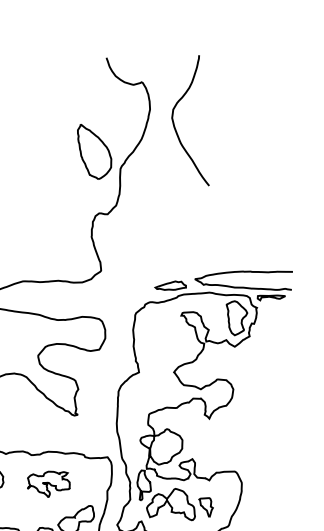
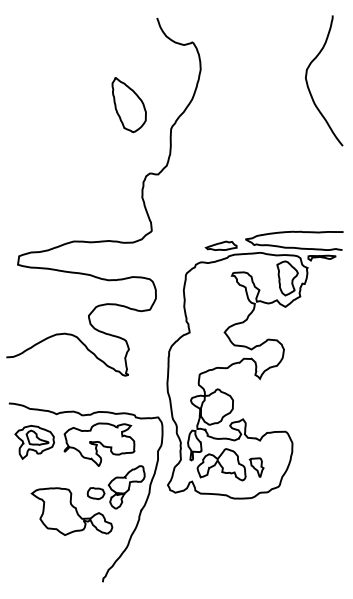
curve: (174, 124) -> (308, 84), moved
part: (93, 152) -> (128, 105), moved
part: (48, 484) -> (99, 444), size x1.67

